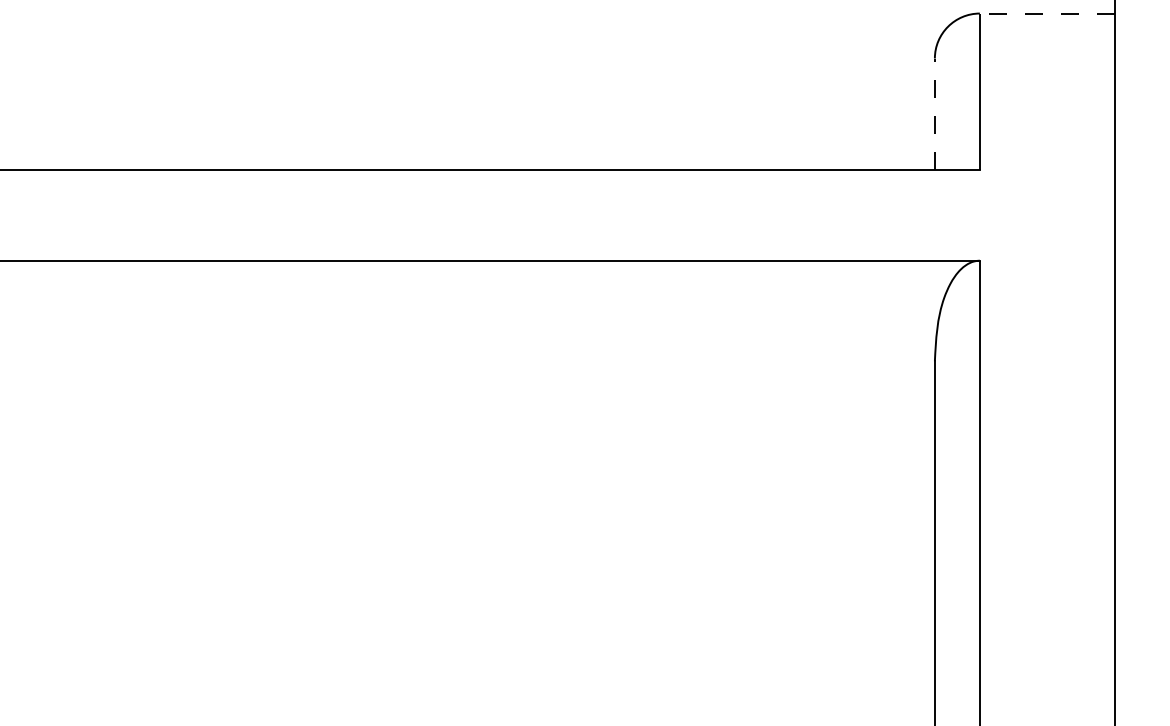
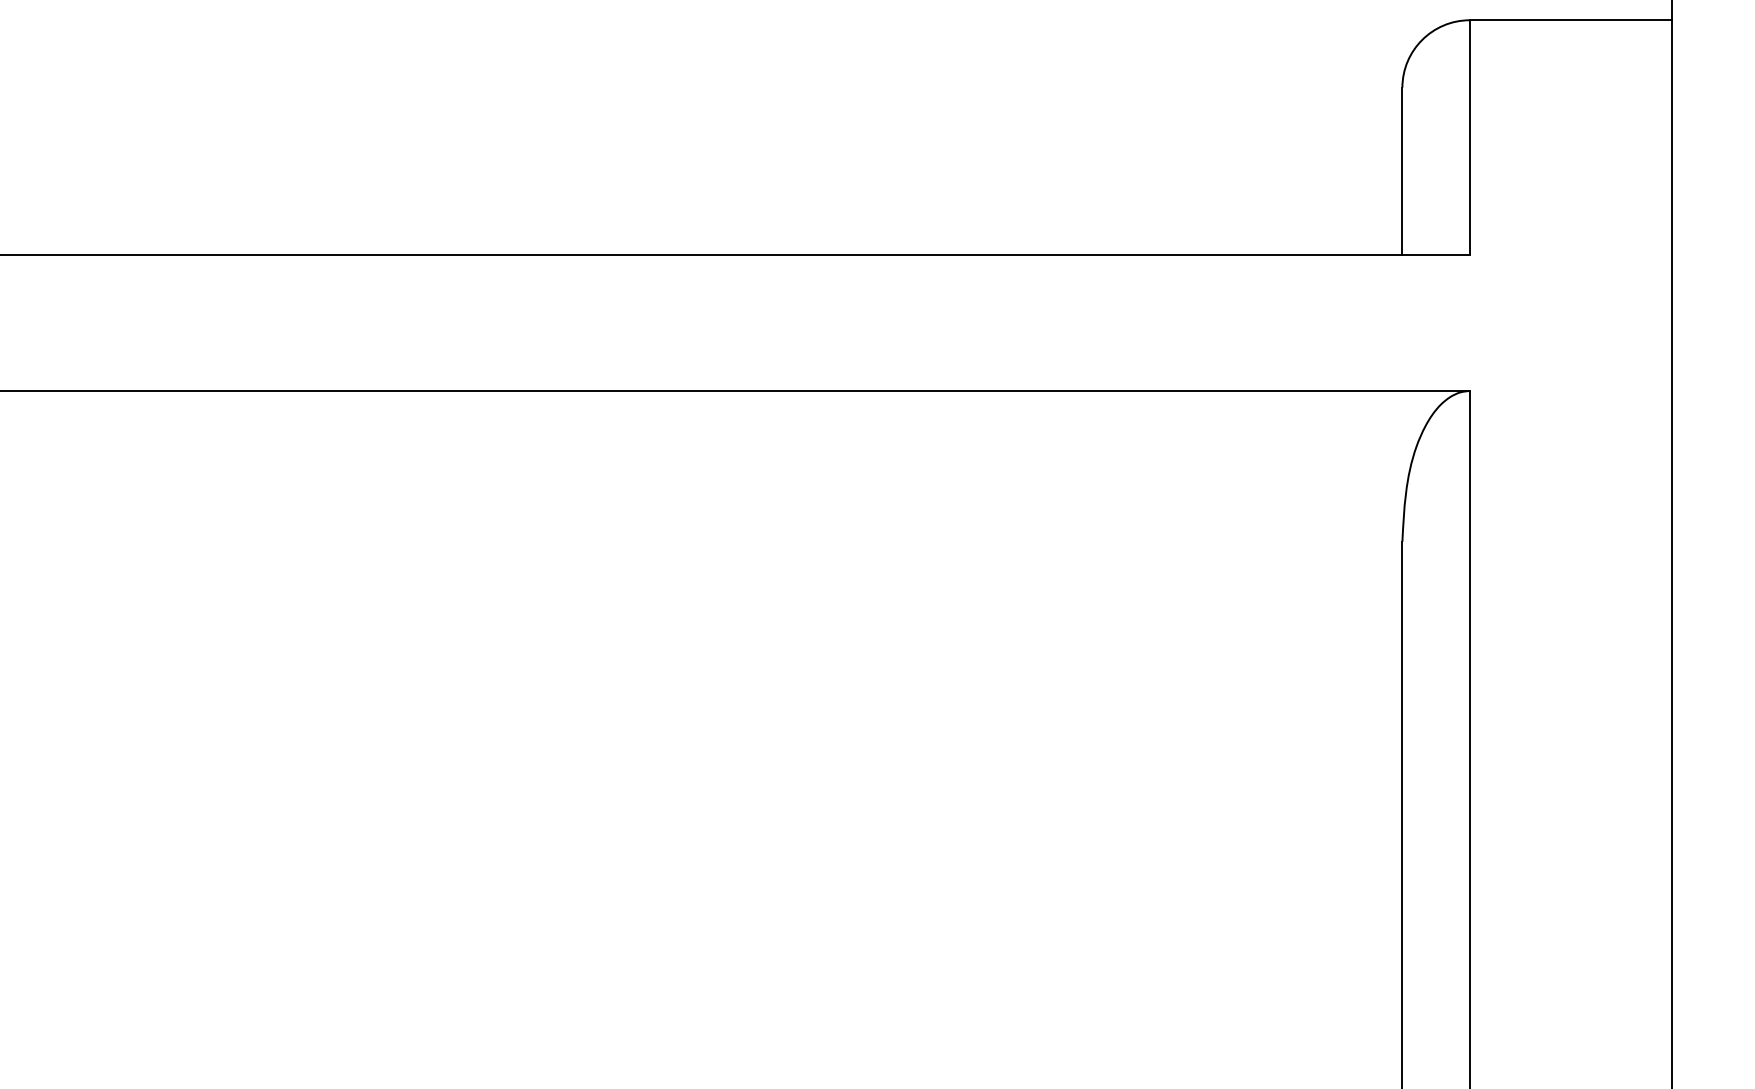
line: (1046, 13) -> (1569, 20), dashed -> solid
line: (934, 114) -> (1401, 171), dashed -> solid

